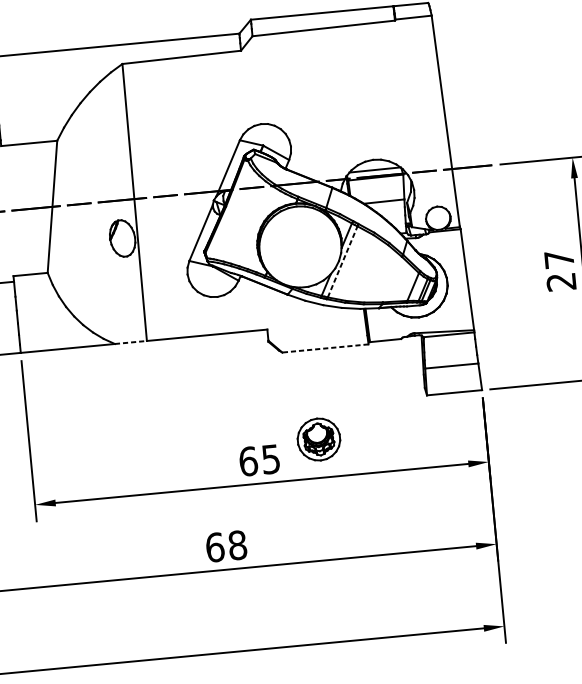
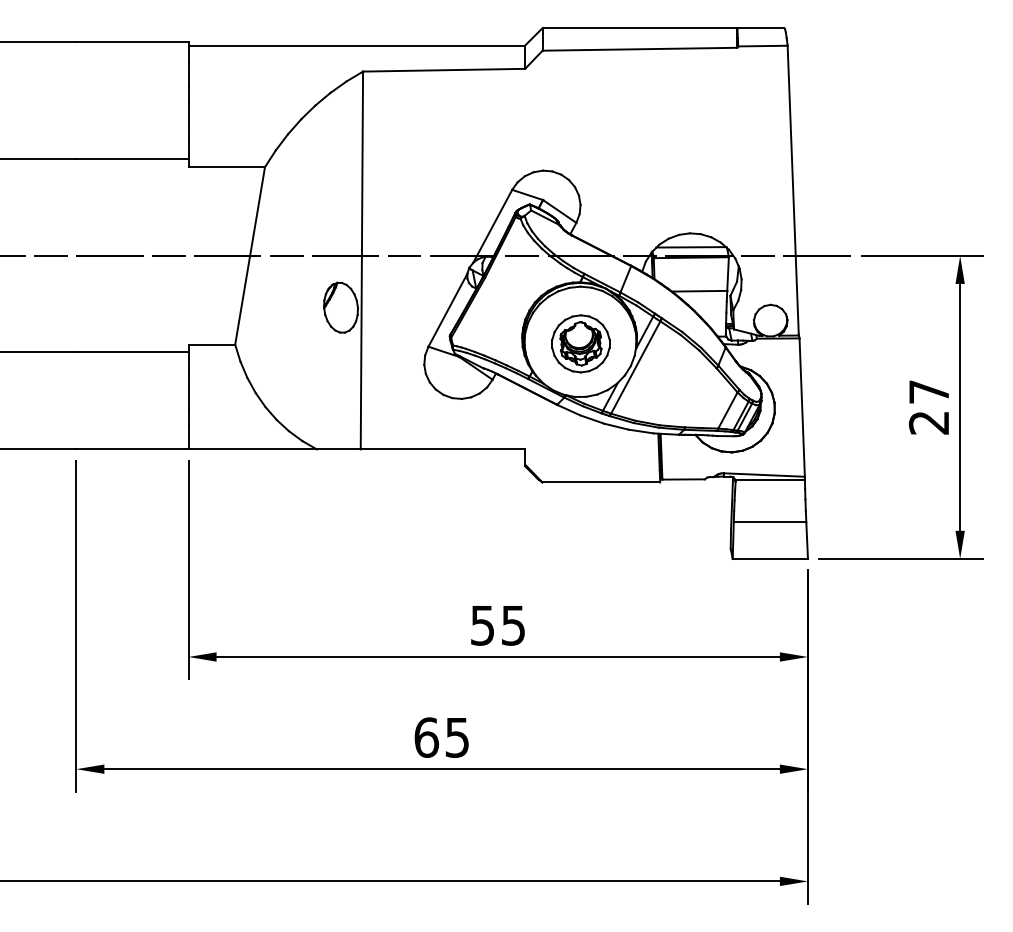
line: (342, 261) -> (635, 367), dashed -> solid
line: (130, 342) -> (338, 449), dashed -> solid
line: (325, 348) -> (601, 482), dashed -> solid
part: (318, 439) -> (580, 343), moved
text: (248, 461) -> (482, 625), 65 -> 55
text: (237, 545) -> (457, 737), 68 -> 65

